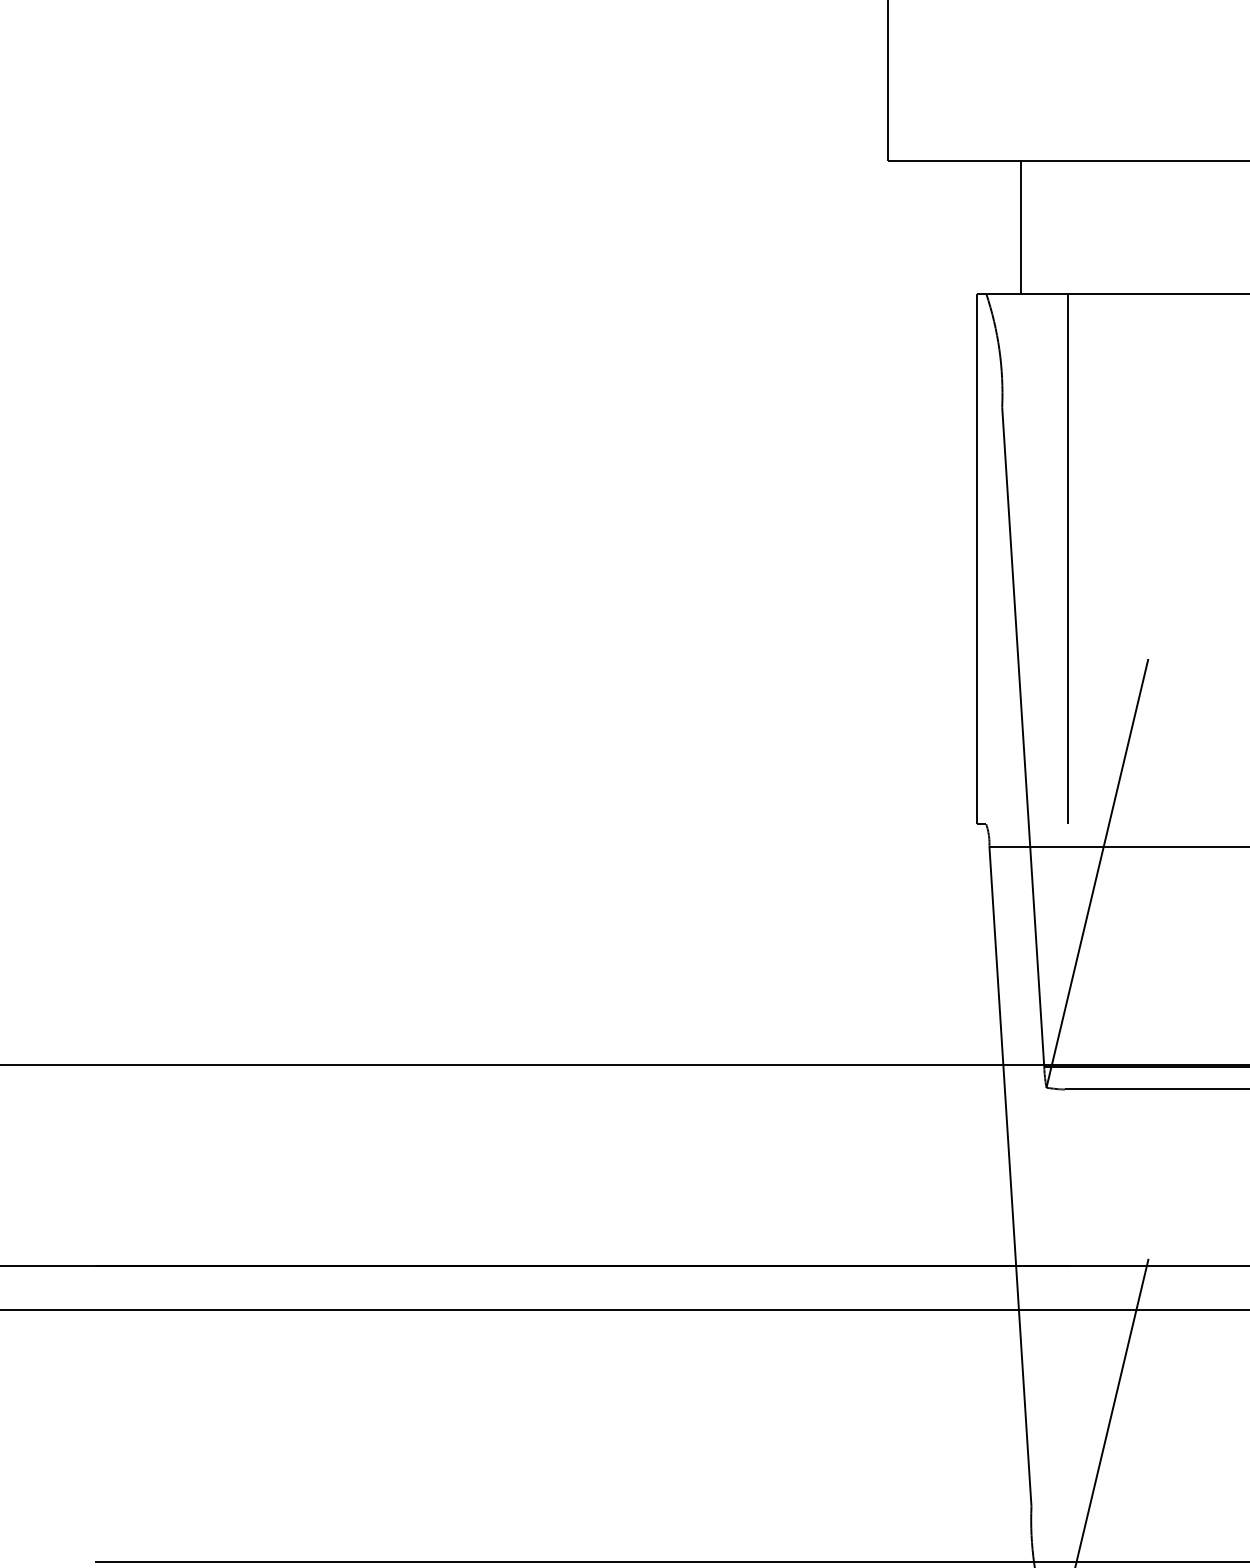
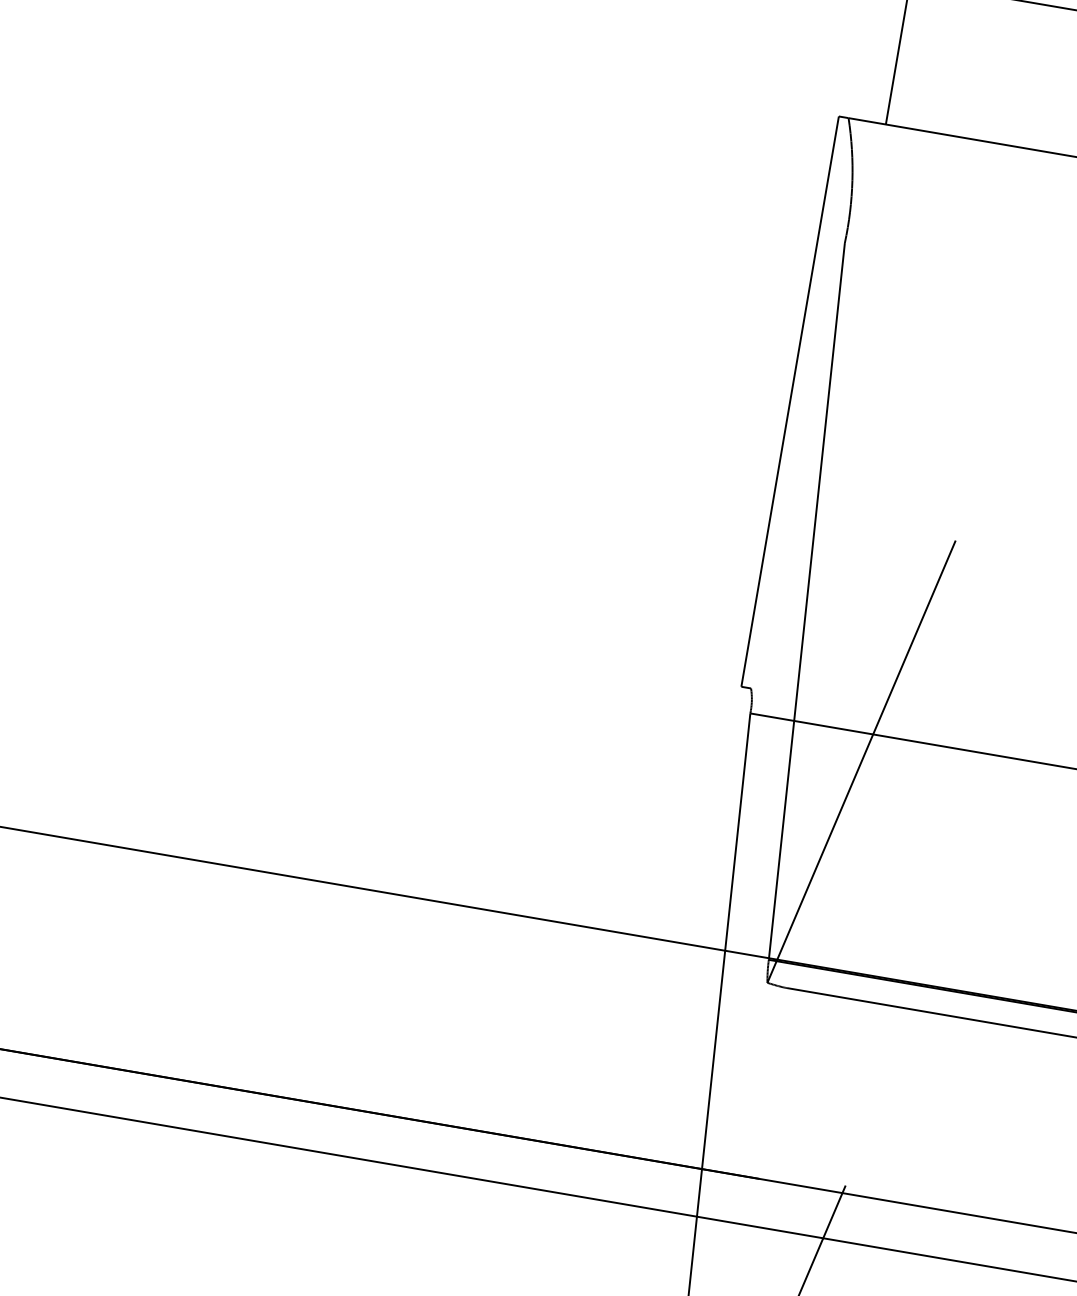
line: (1067, 558) -> (887, 417), removed

